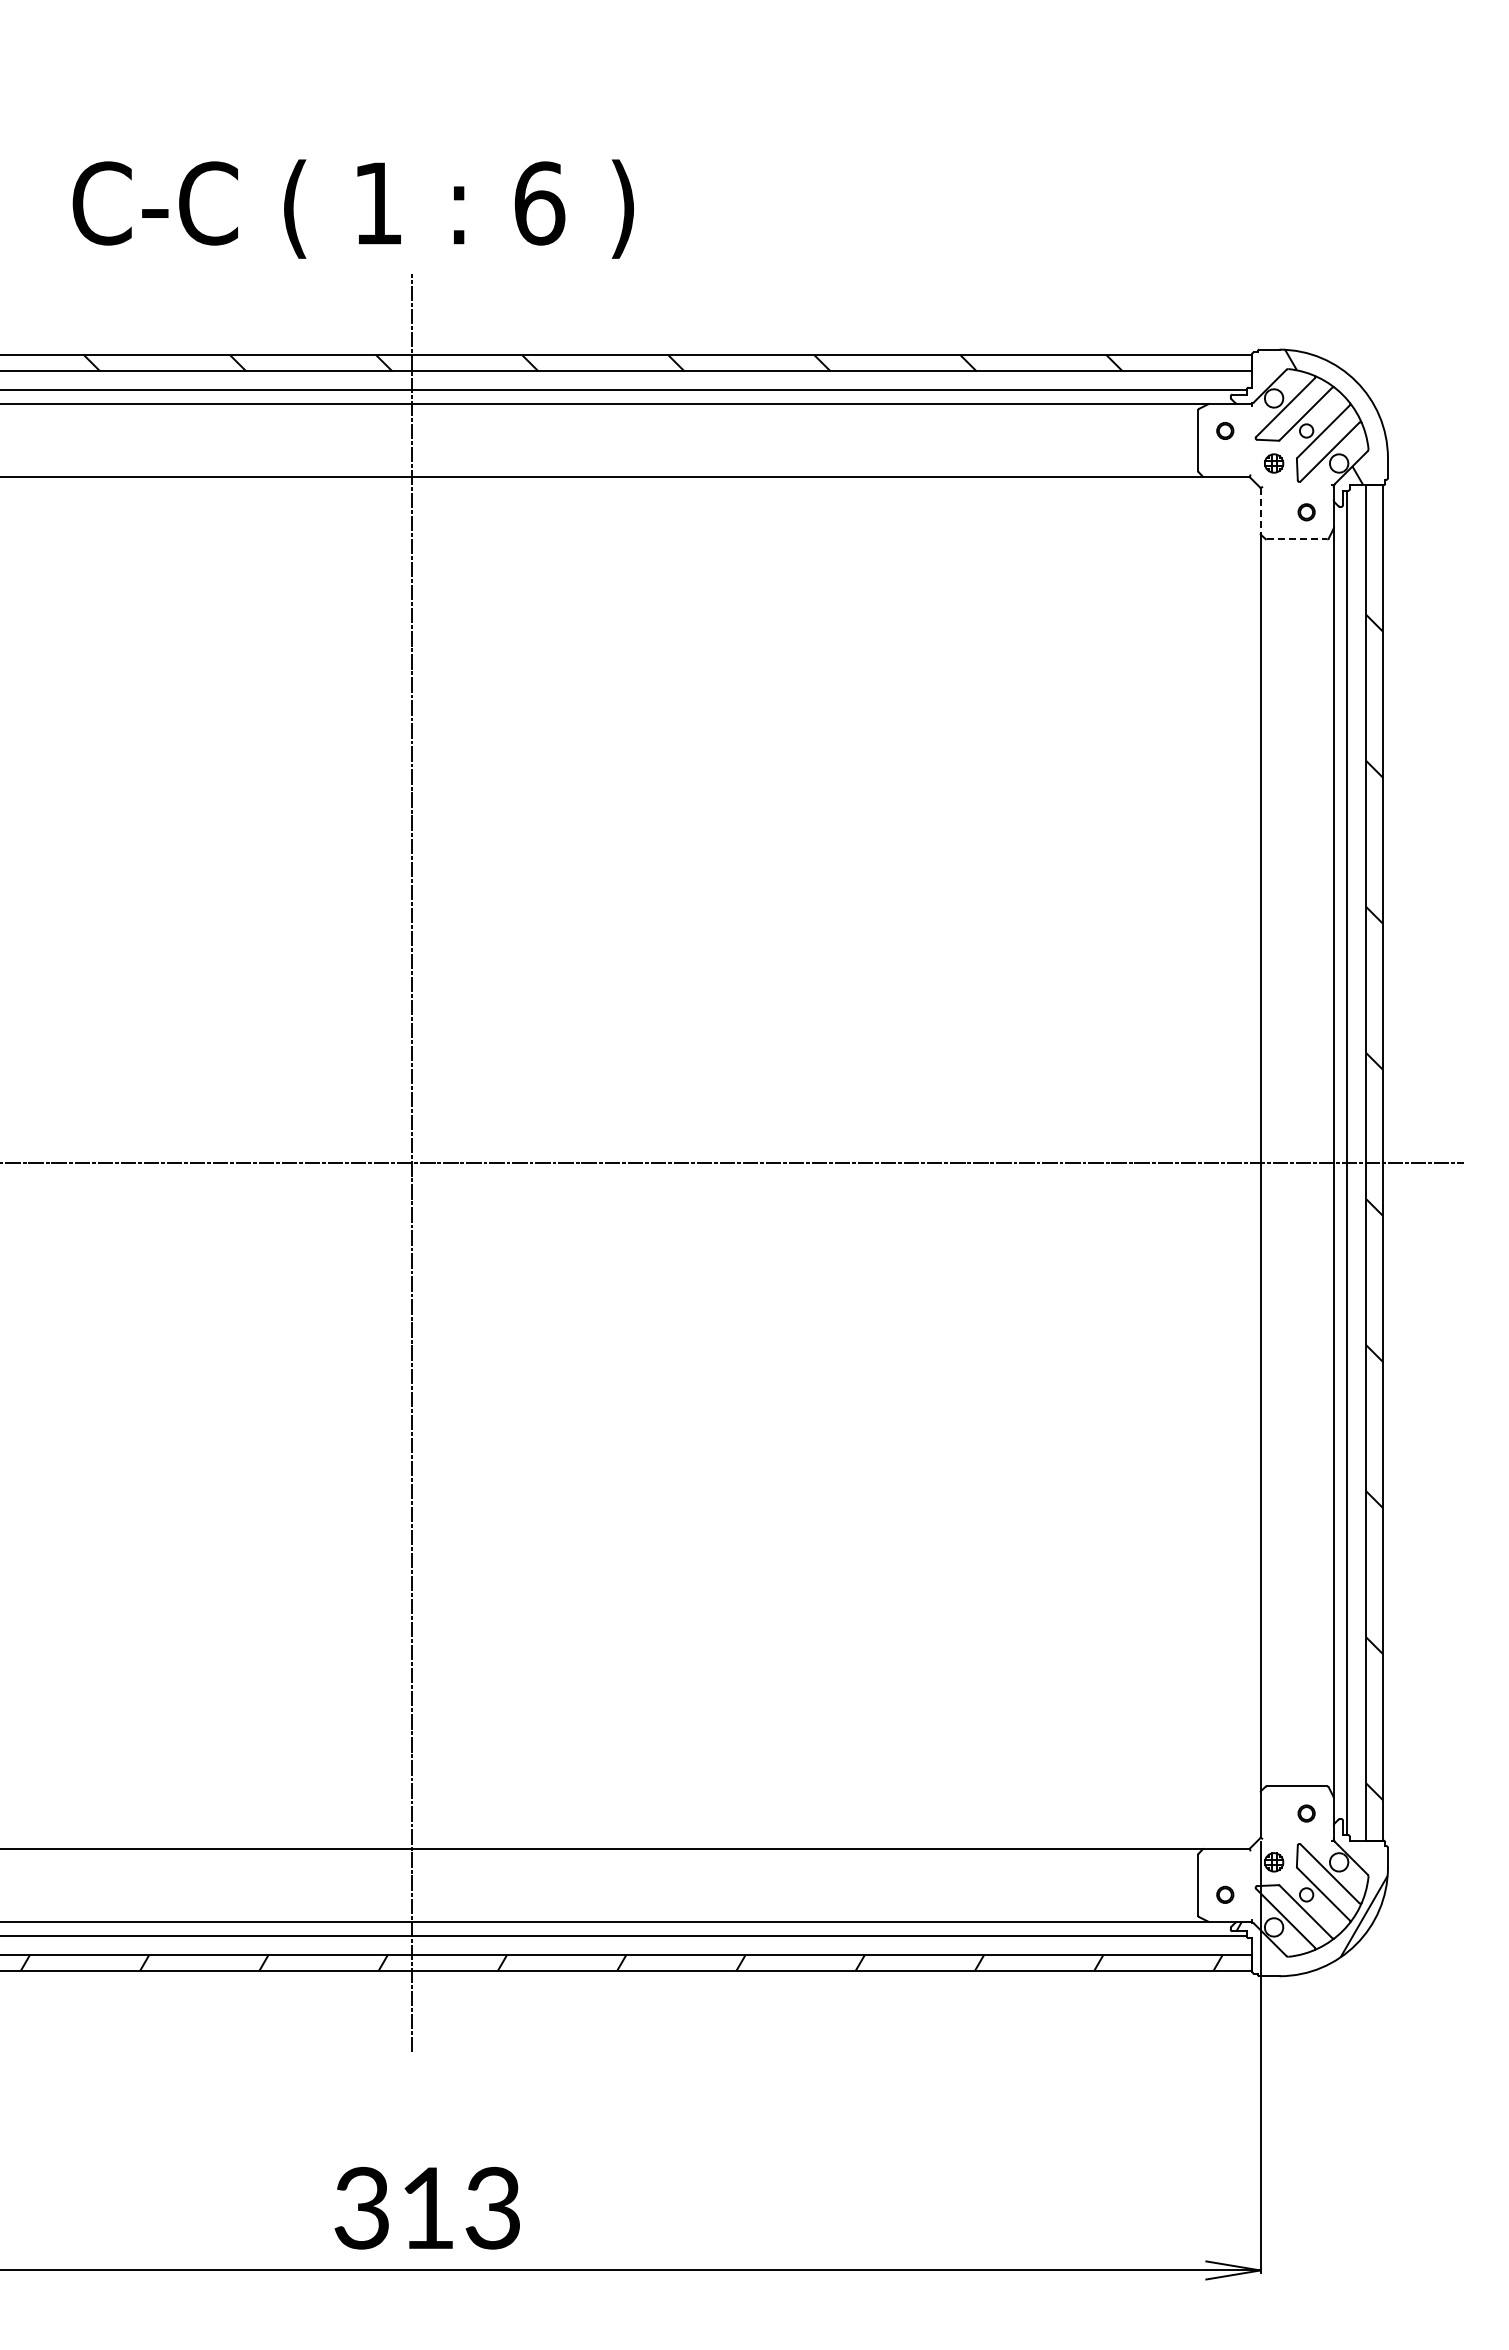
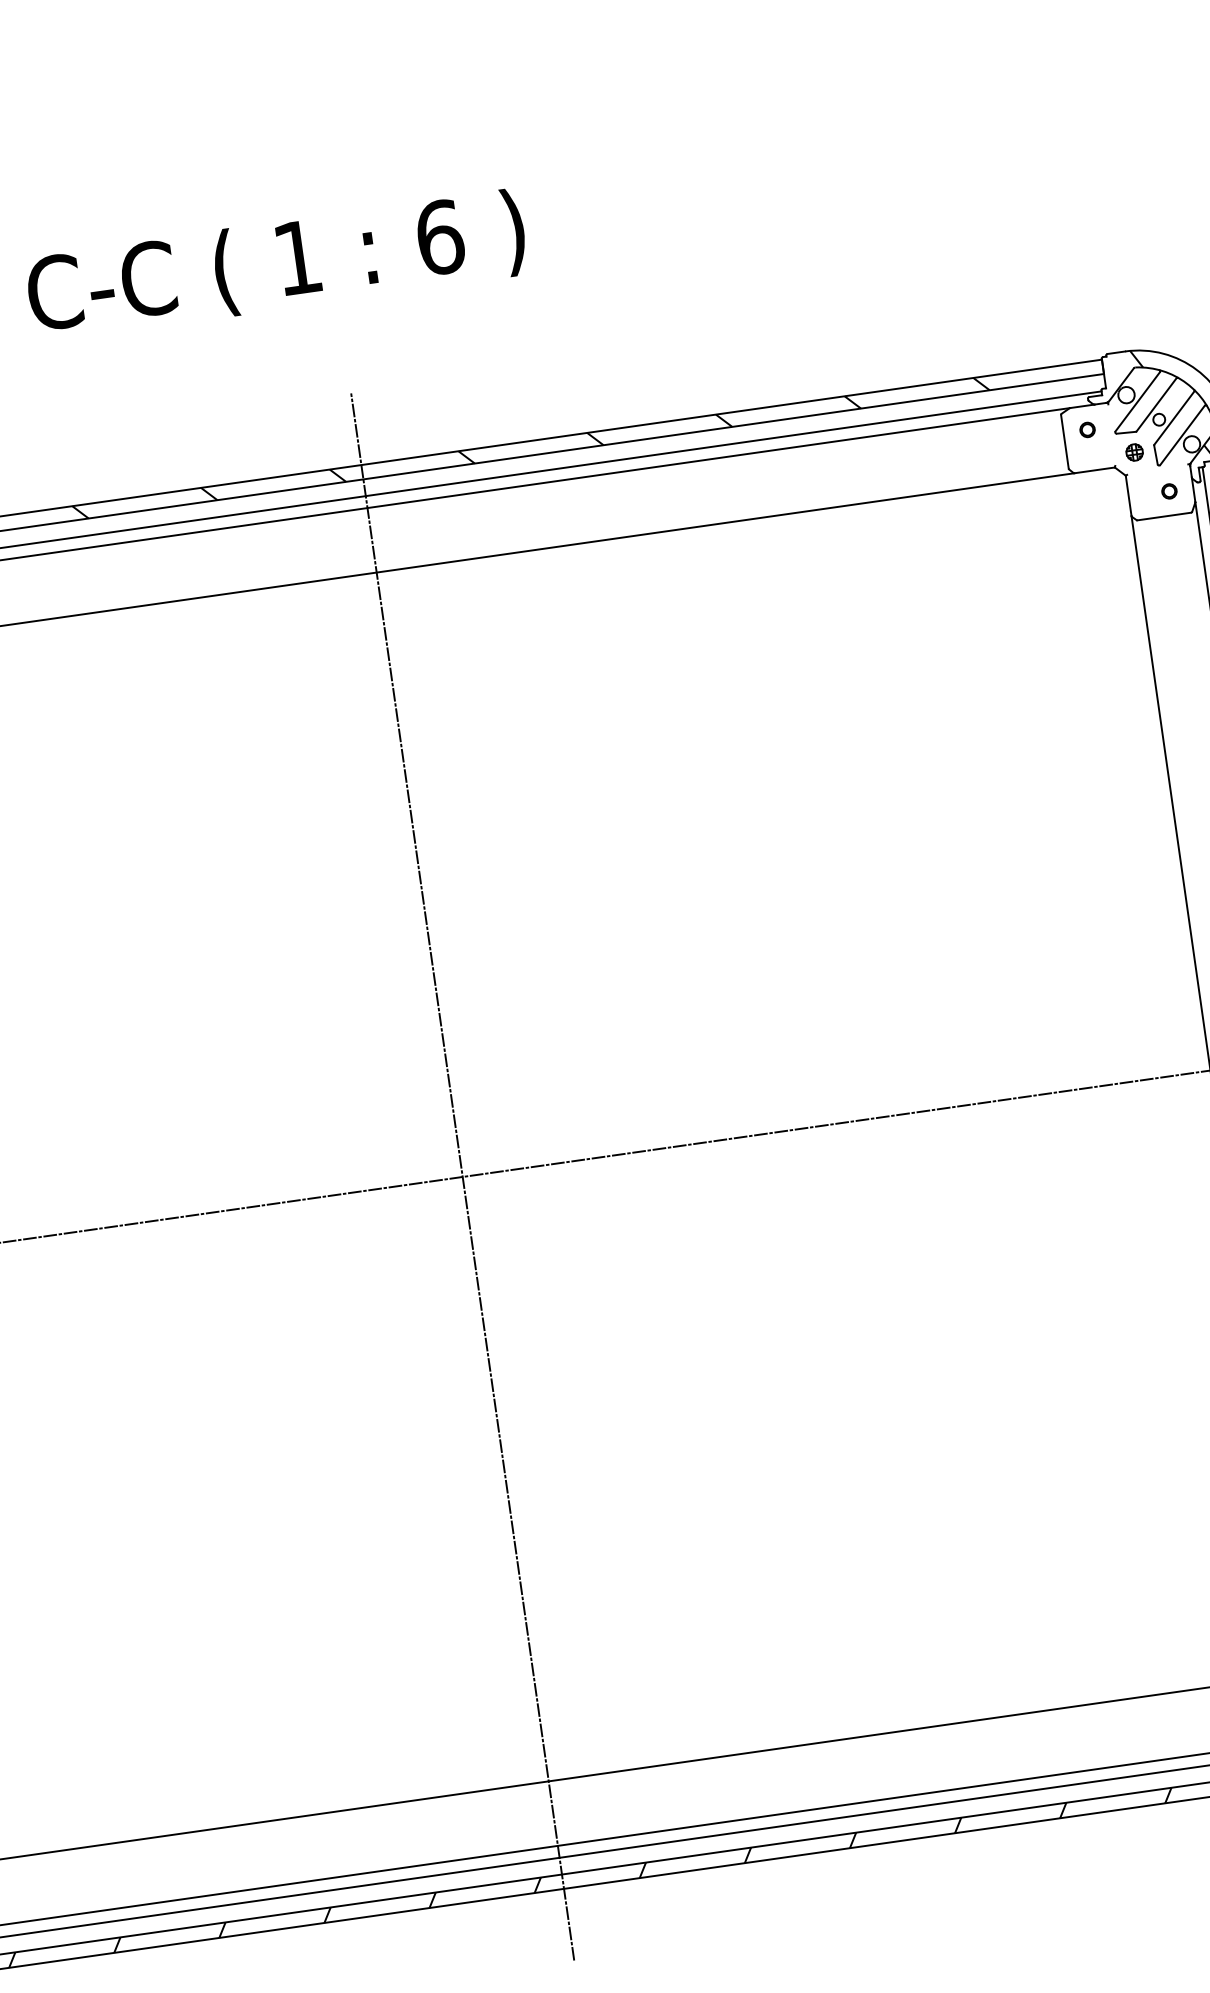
text: (352, 208) -> (275, 265), moved
line: (1260, 510) -> (1128, 495), dashed -> solid
line: (1297, 539) -> (1164, 516), dashed -> solid

